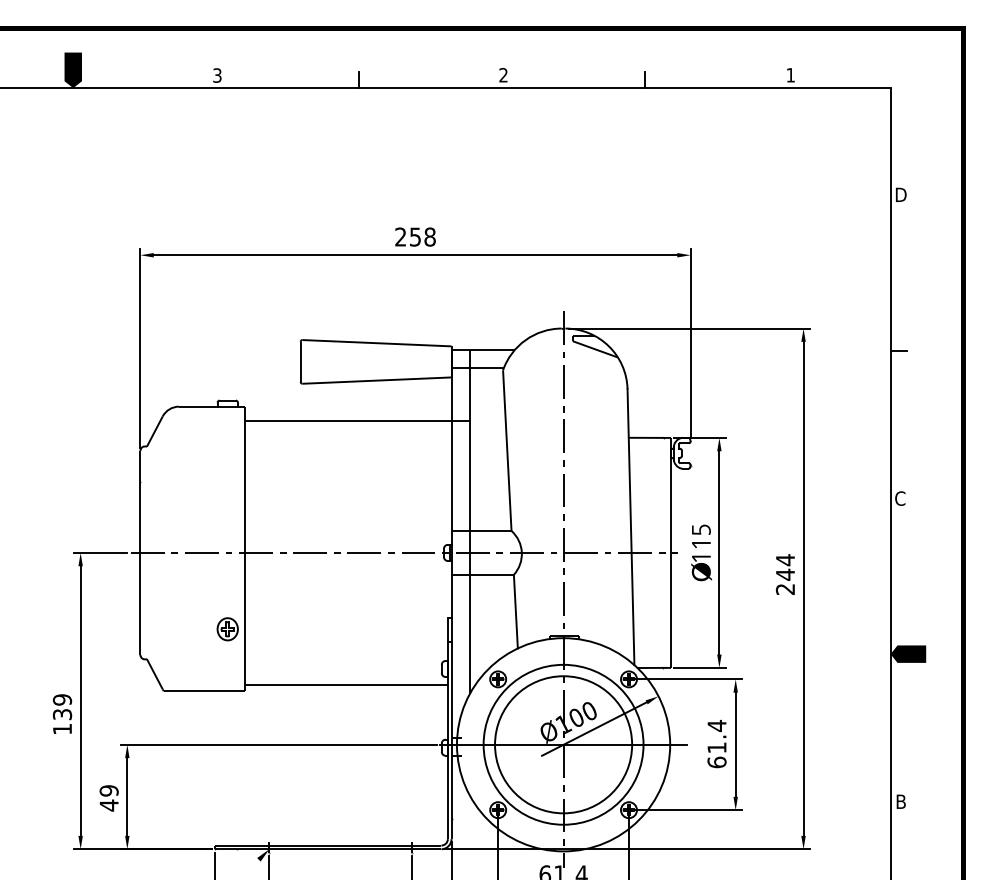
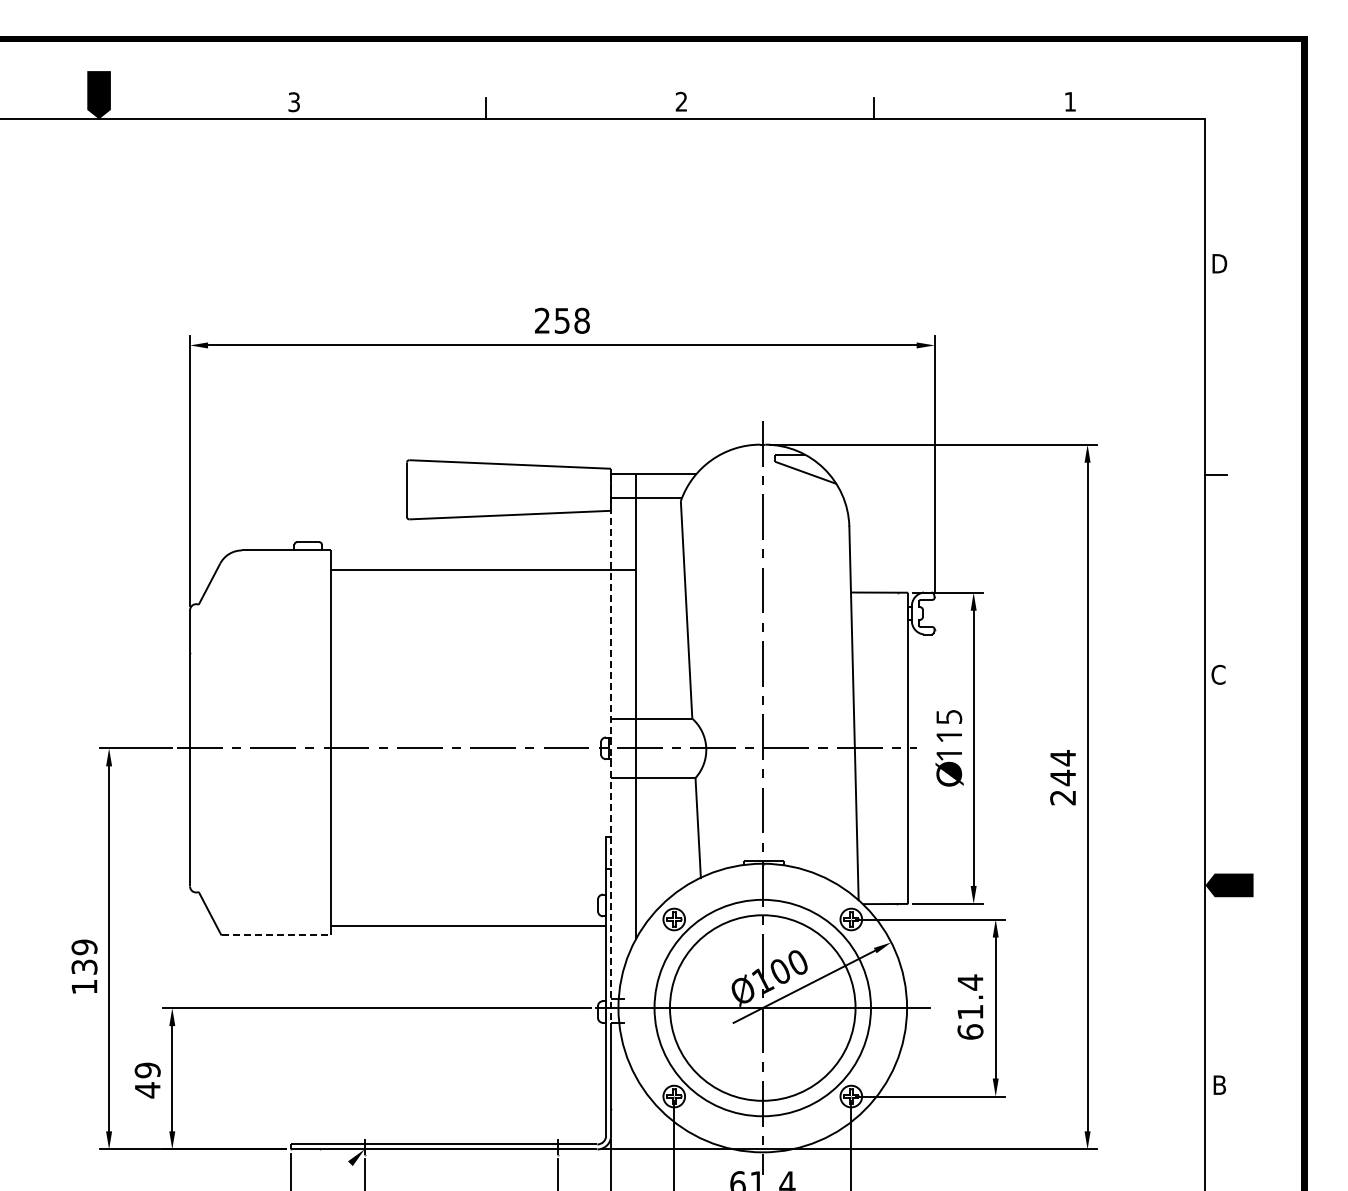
line: (451, 553) -> (611, 748), solid -> dashed
part: (227, 629) -> (307, 851), removed
line: (204, 691) -> (276, 935), solid -> dashed

